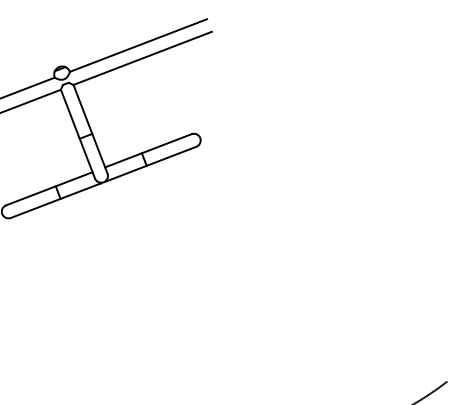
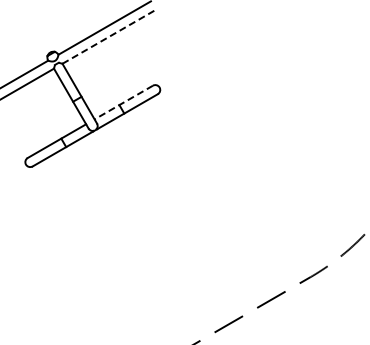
line: (143, 58) -> (109, 36), solid -> dashed
line: (147, 150) -> (123, 102), solid -> dashed

